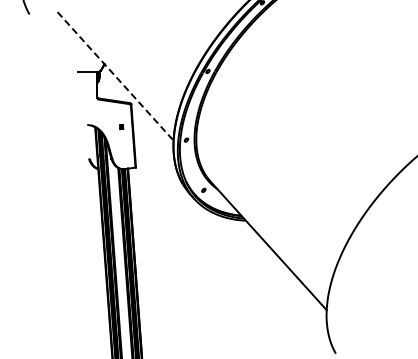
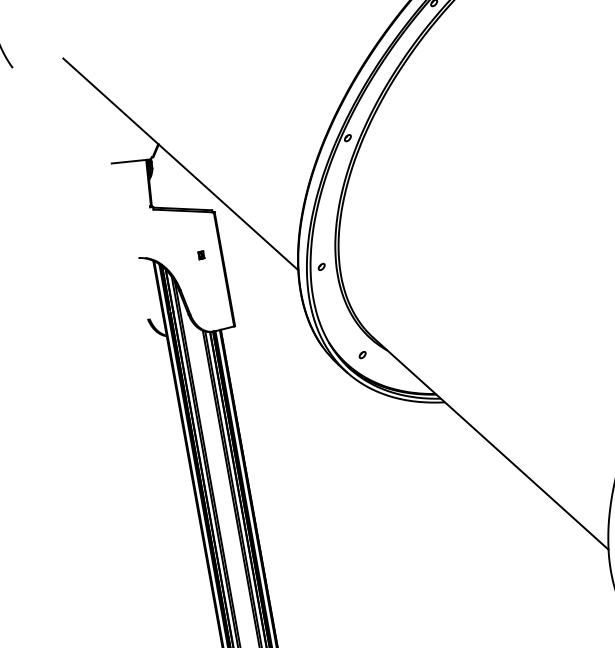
line: (115, 76) -> (180, 164), dashed -> solid

